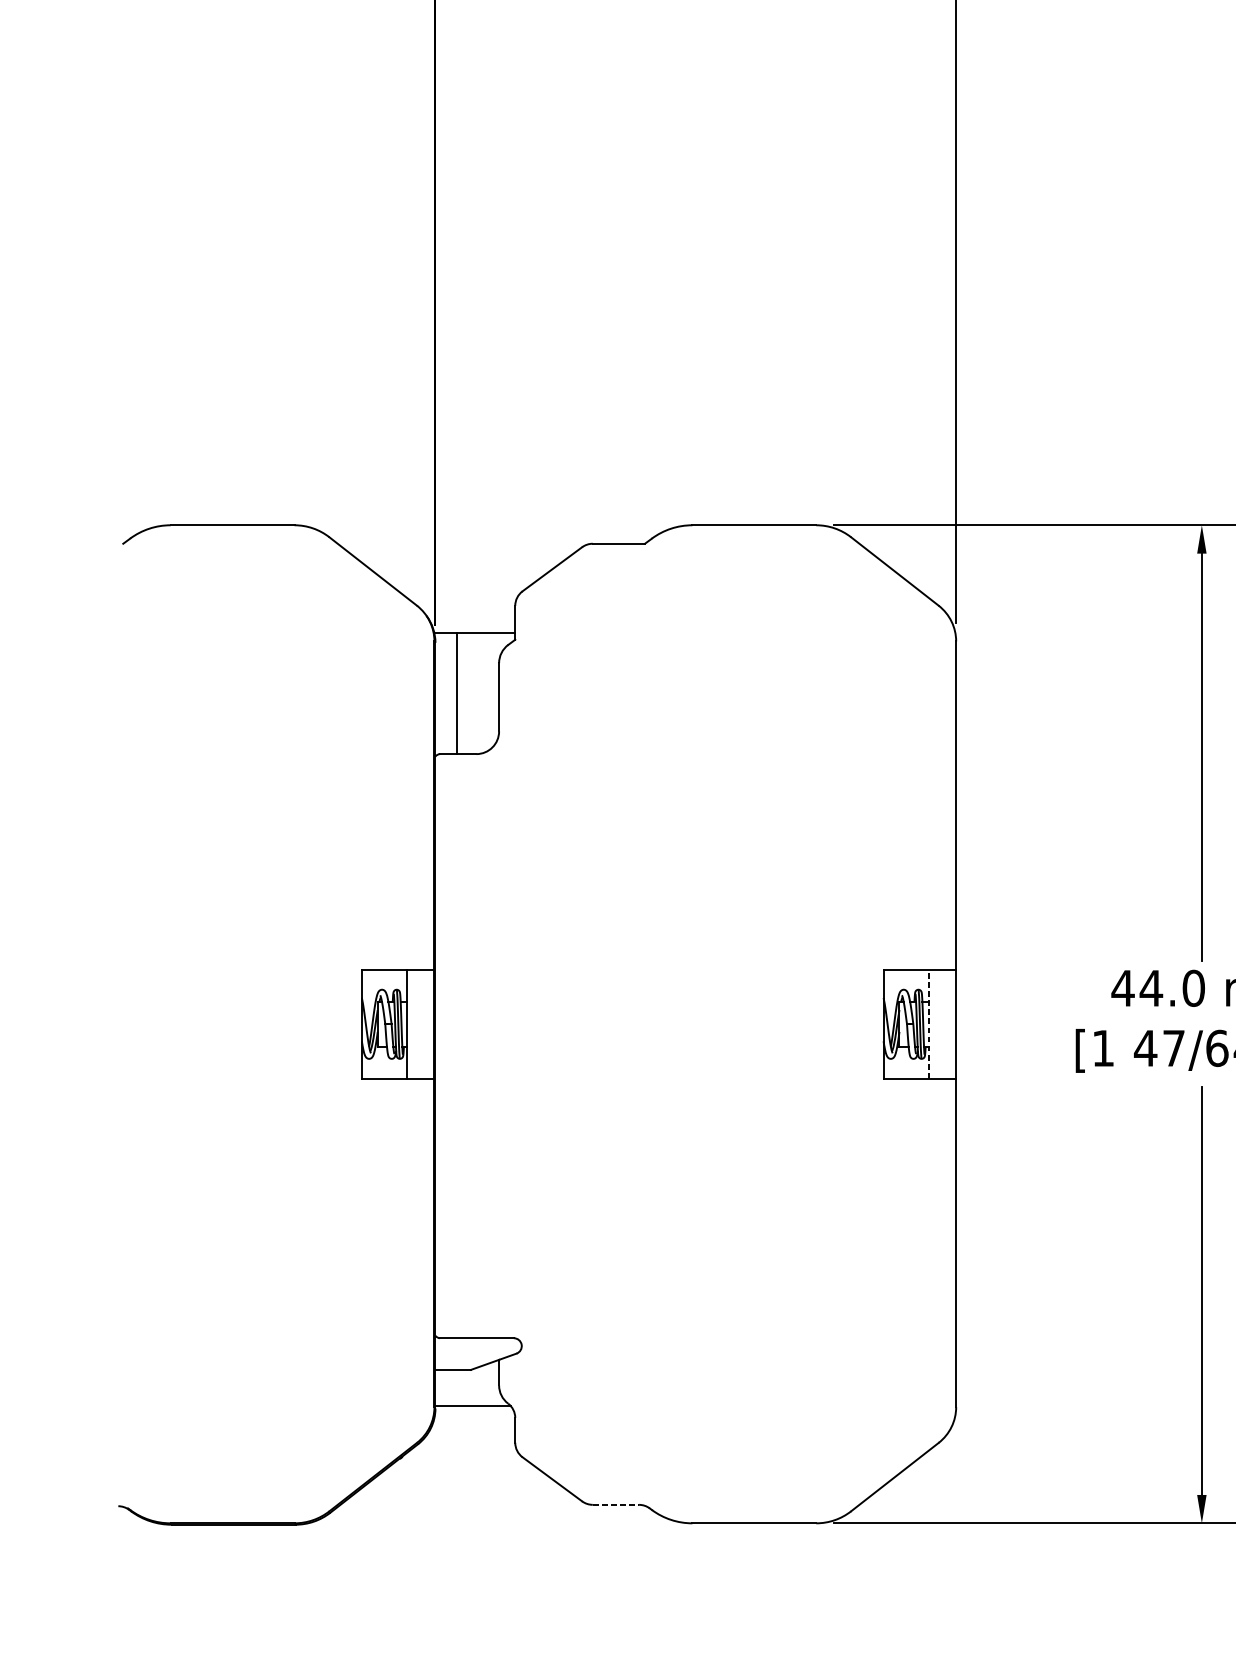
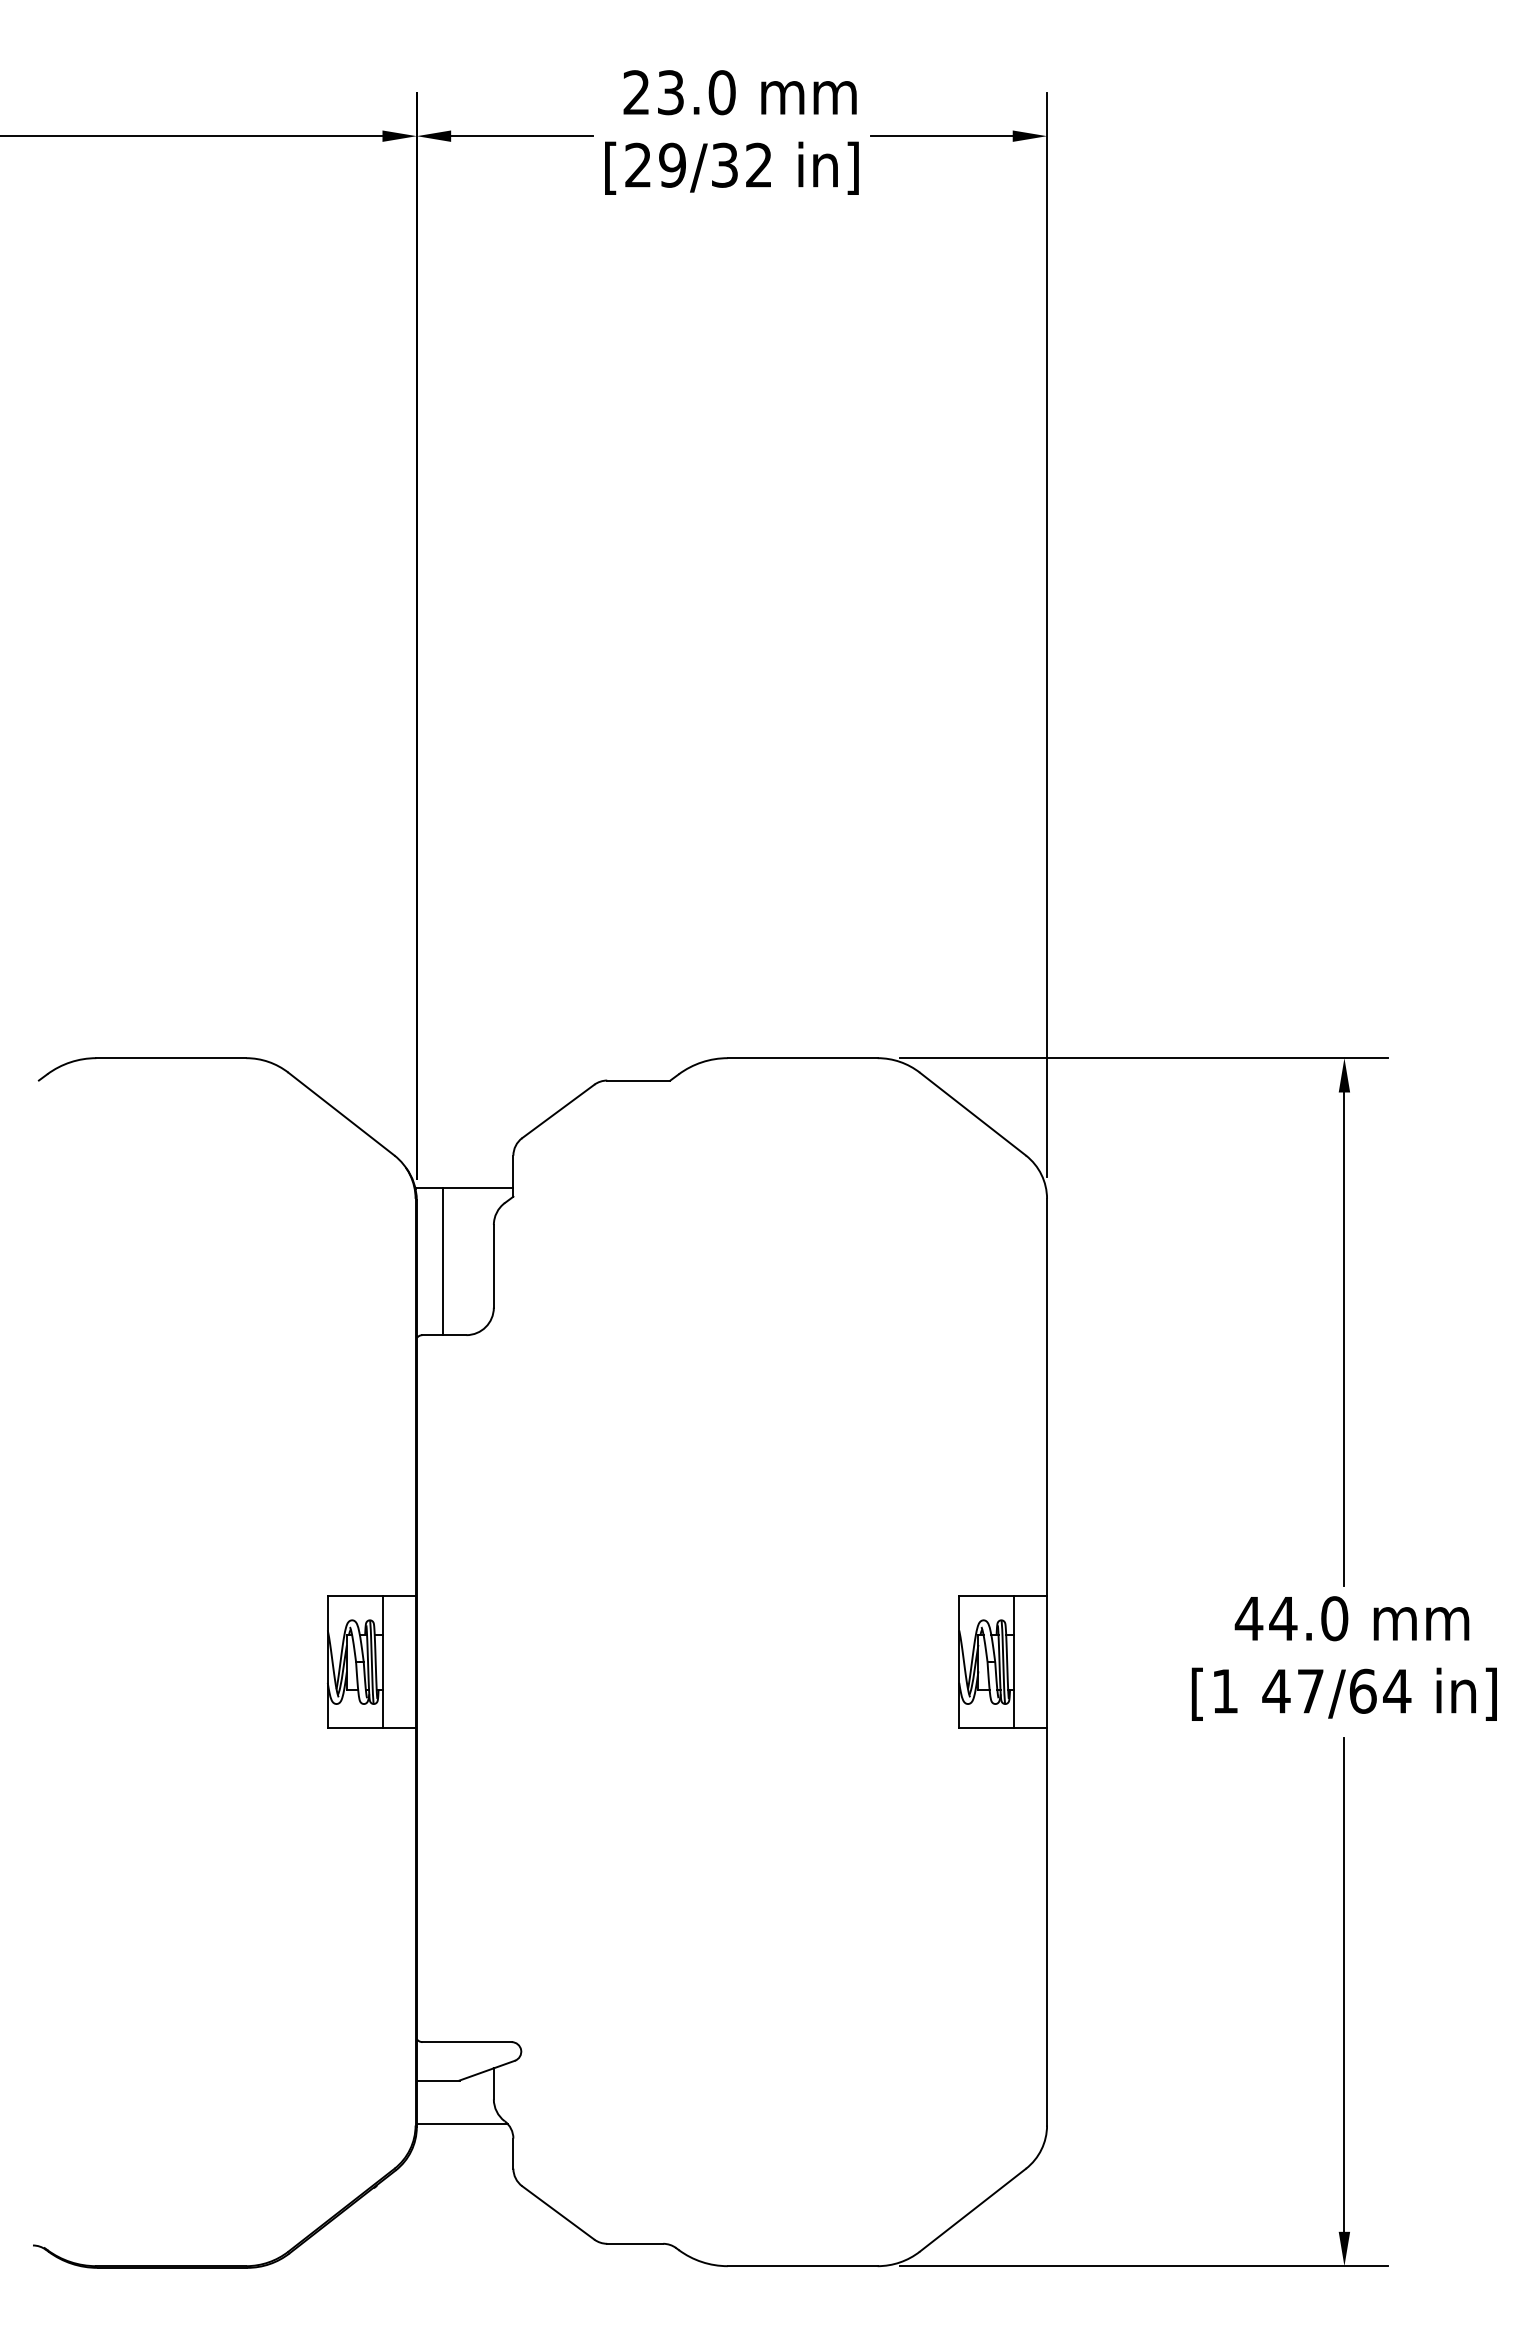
line: (929, 1024) -> (1014, 1662), dashed -> solid
line: (616, 1504) -> (635, 2243), dashed -> solid

